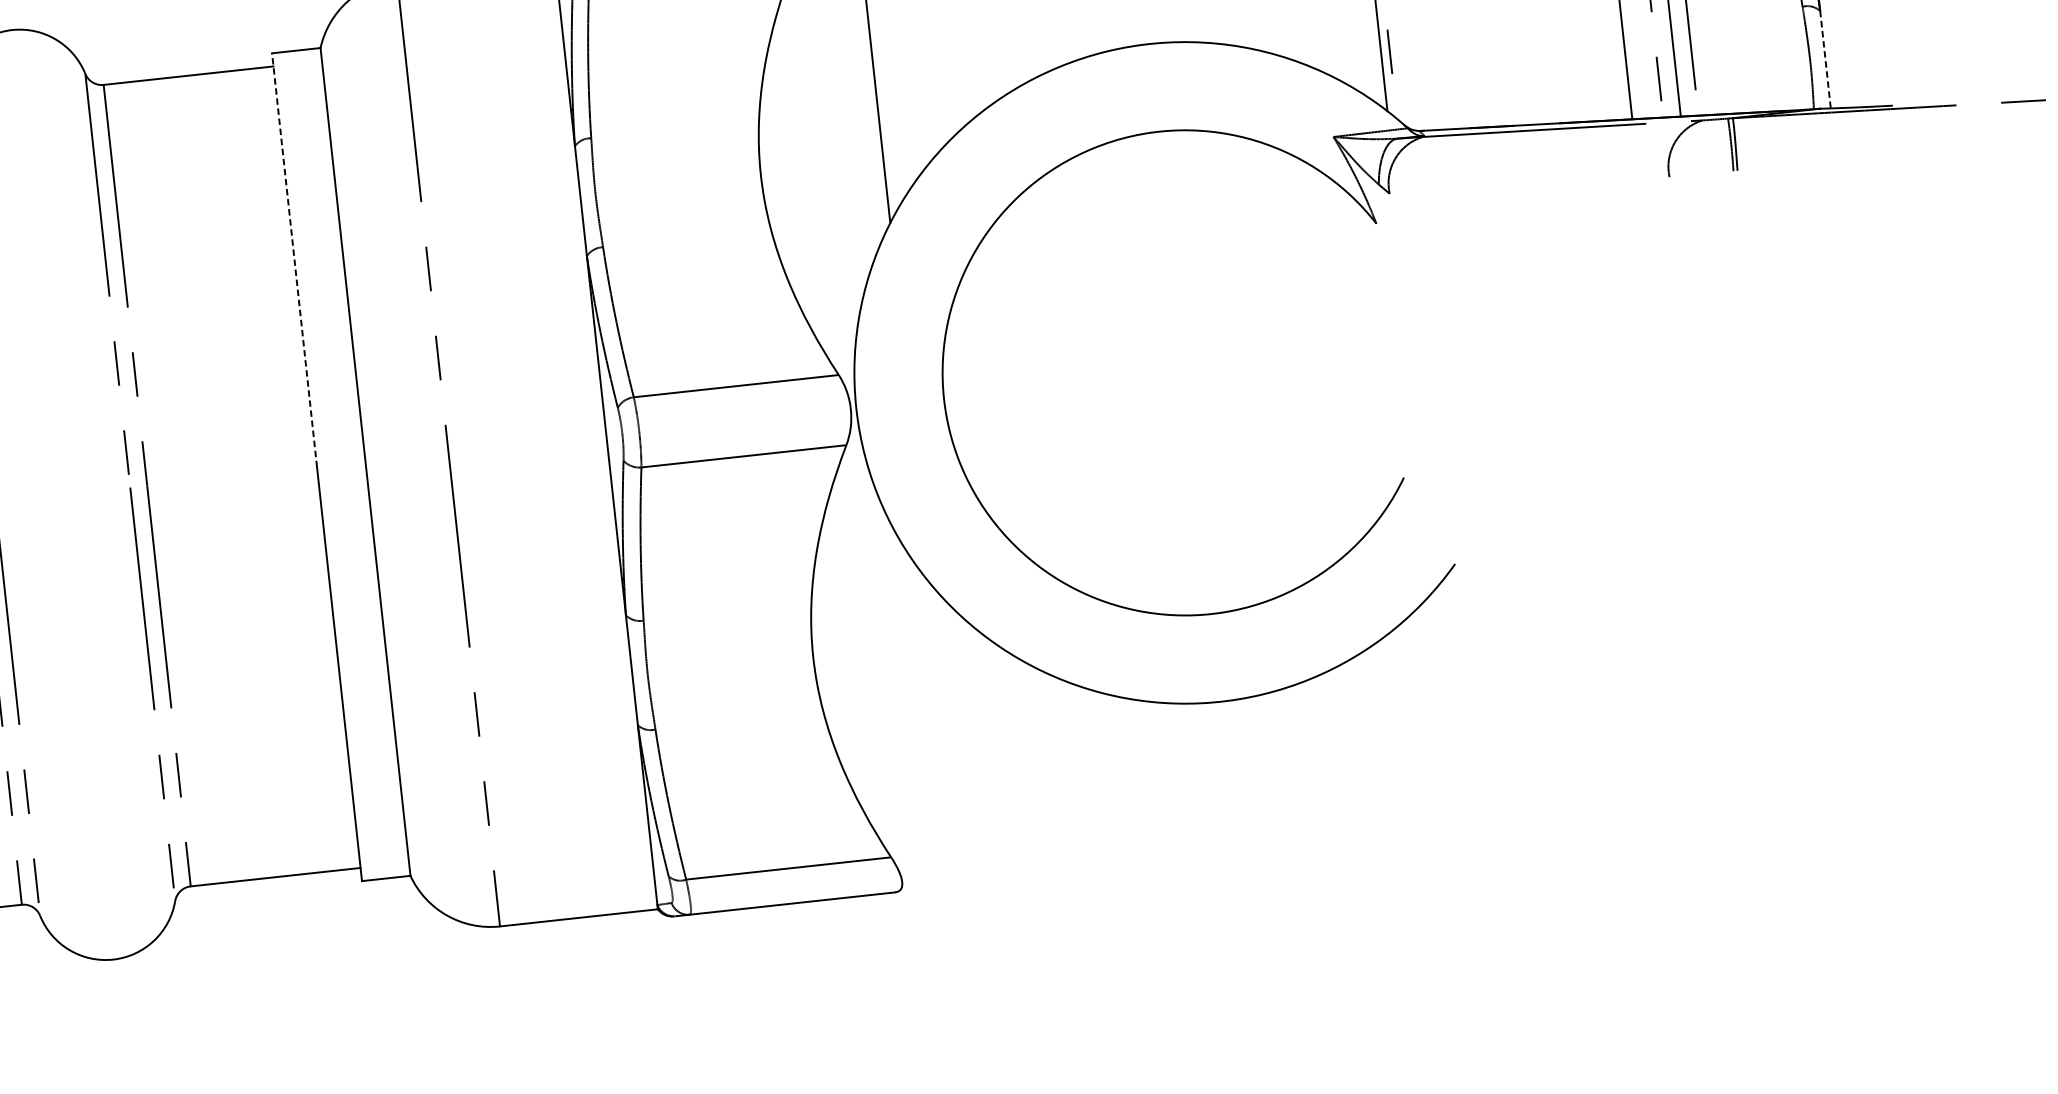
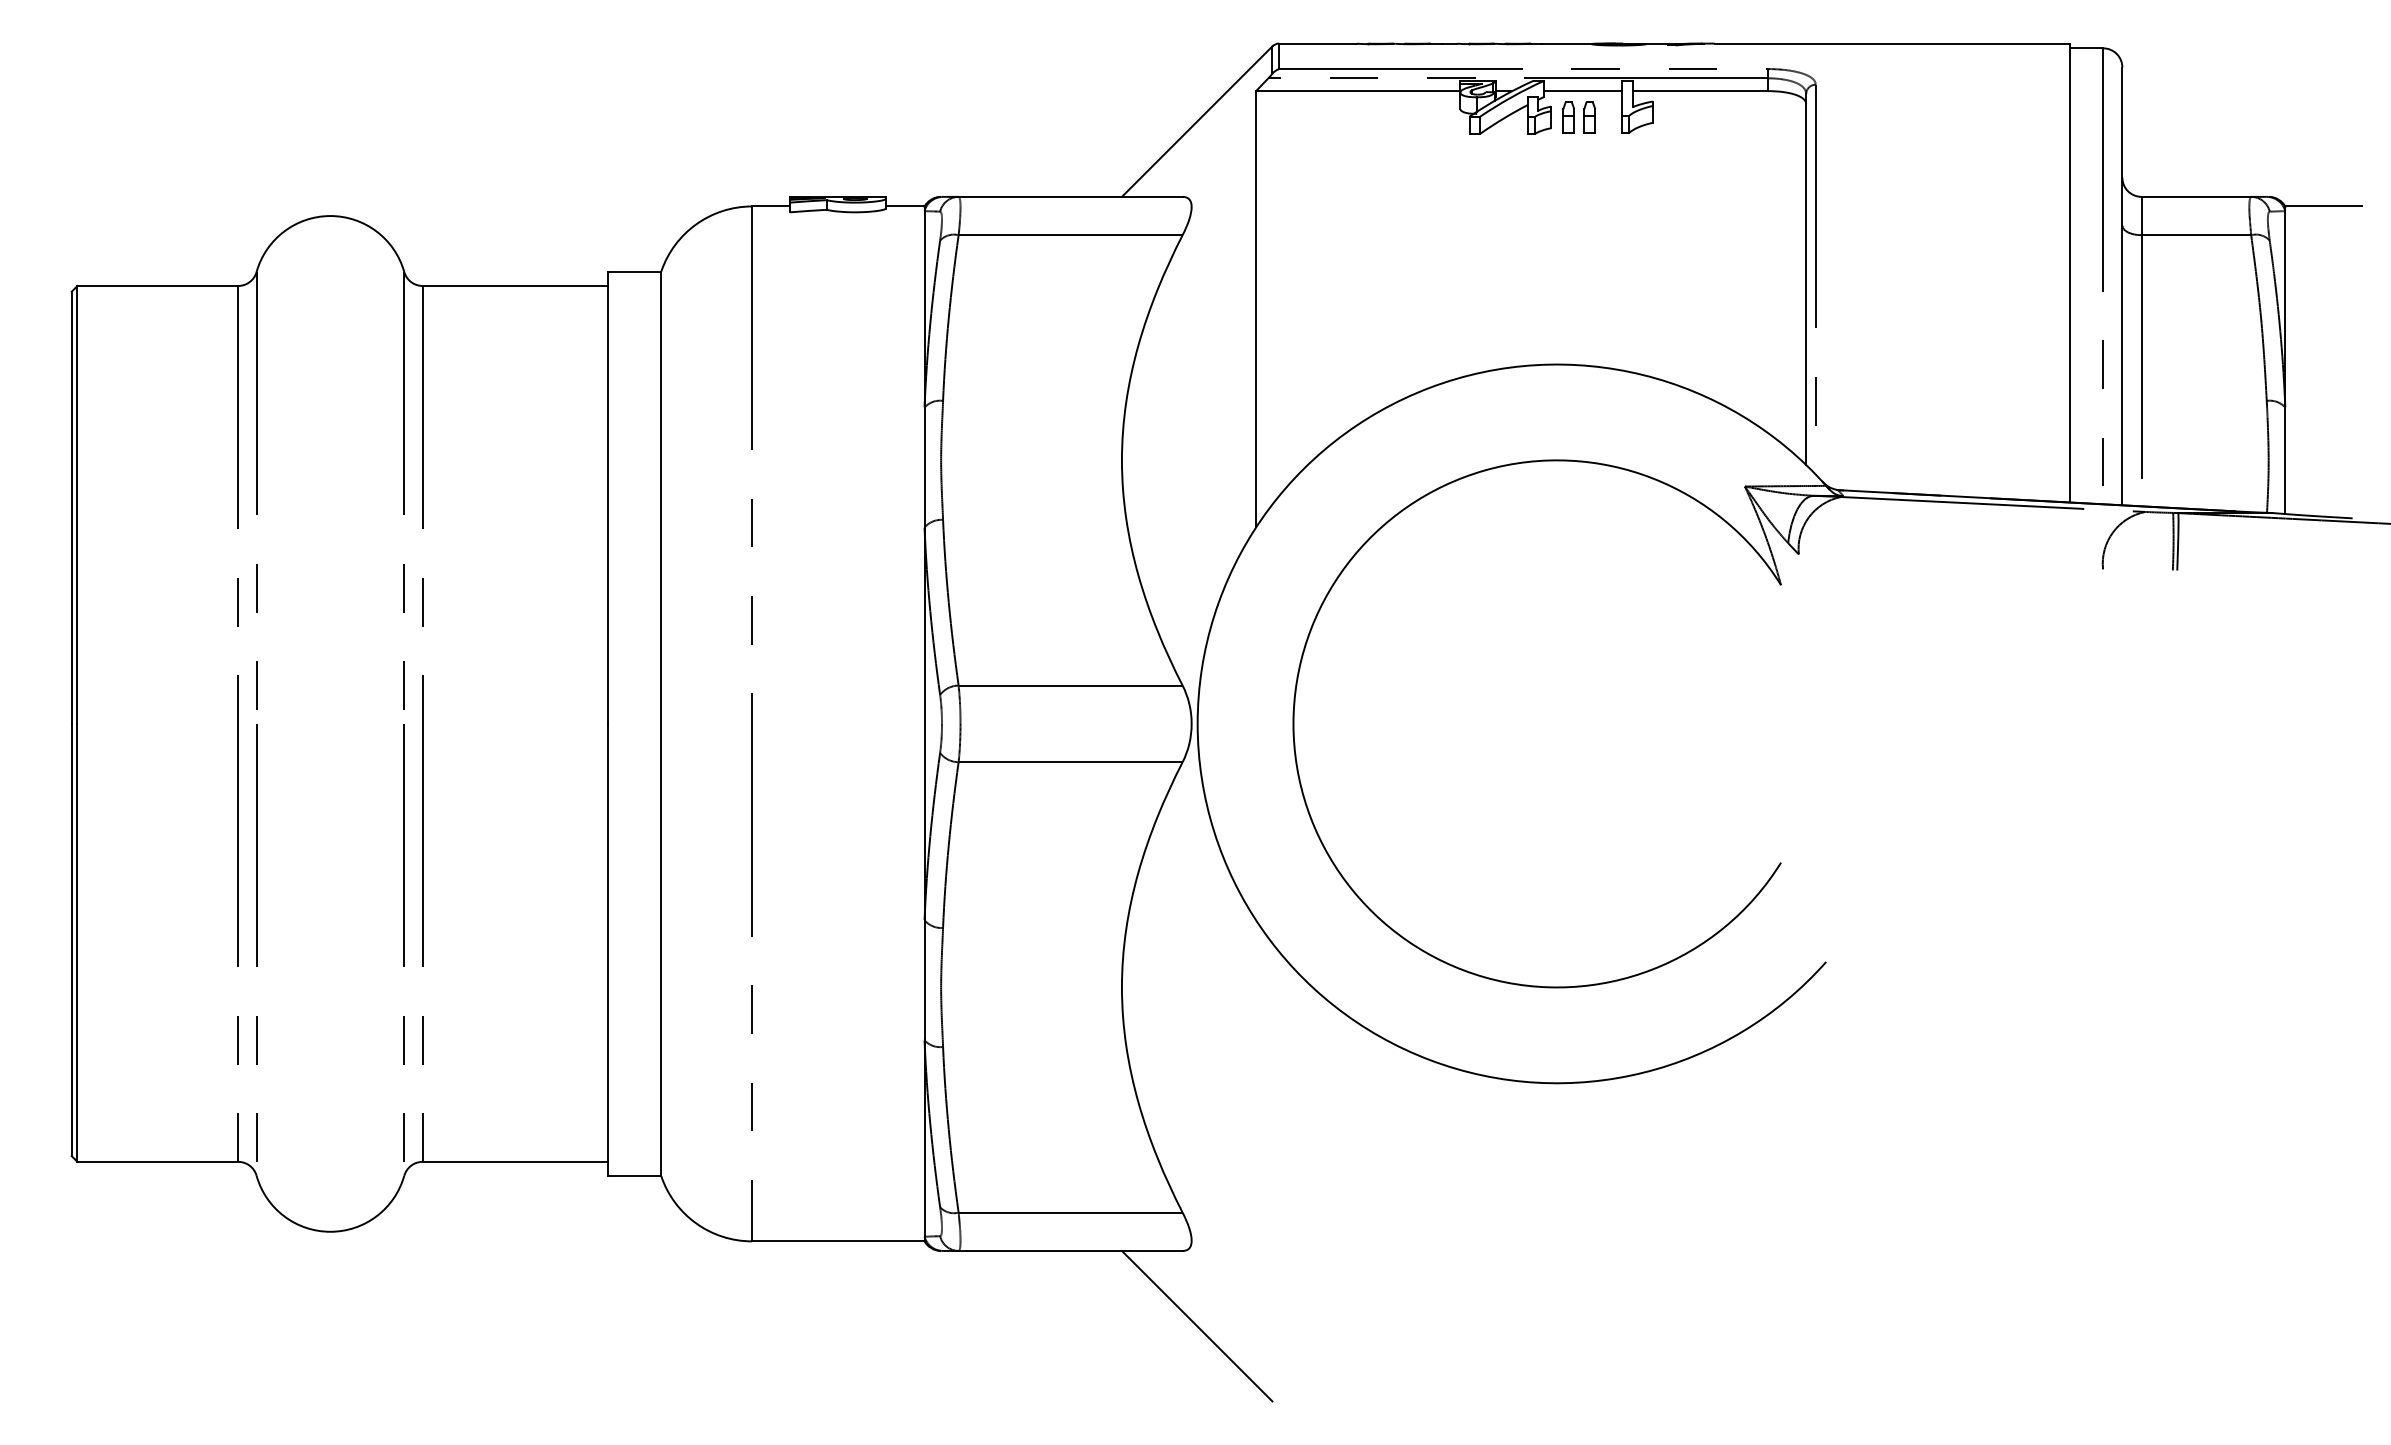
line: (1825, 60) -> (2285, 461), dashed -> solid
line: (294, 259) -> (608, 497), dashed -> solid
line: (915, 959) -> (1196, 1325), added

